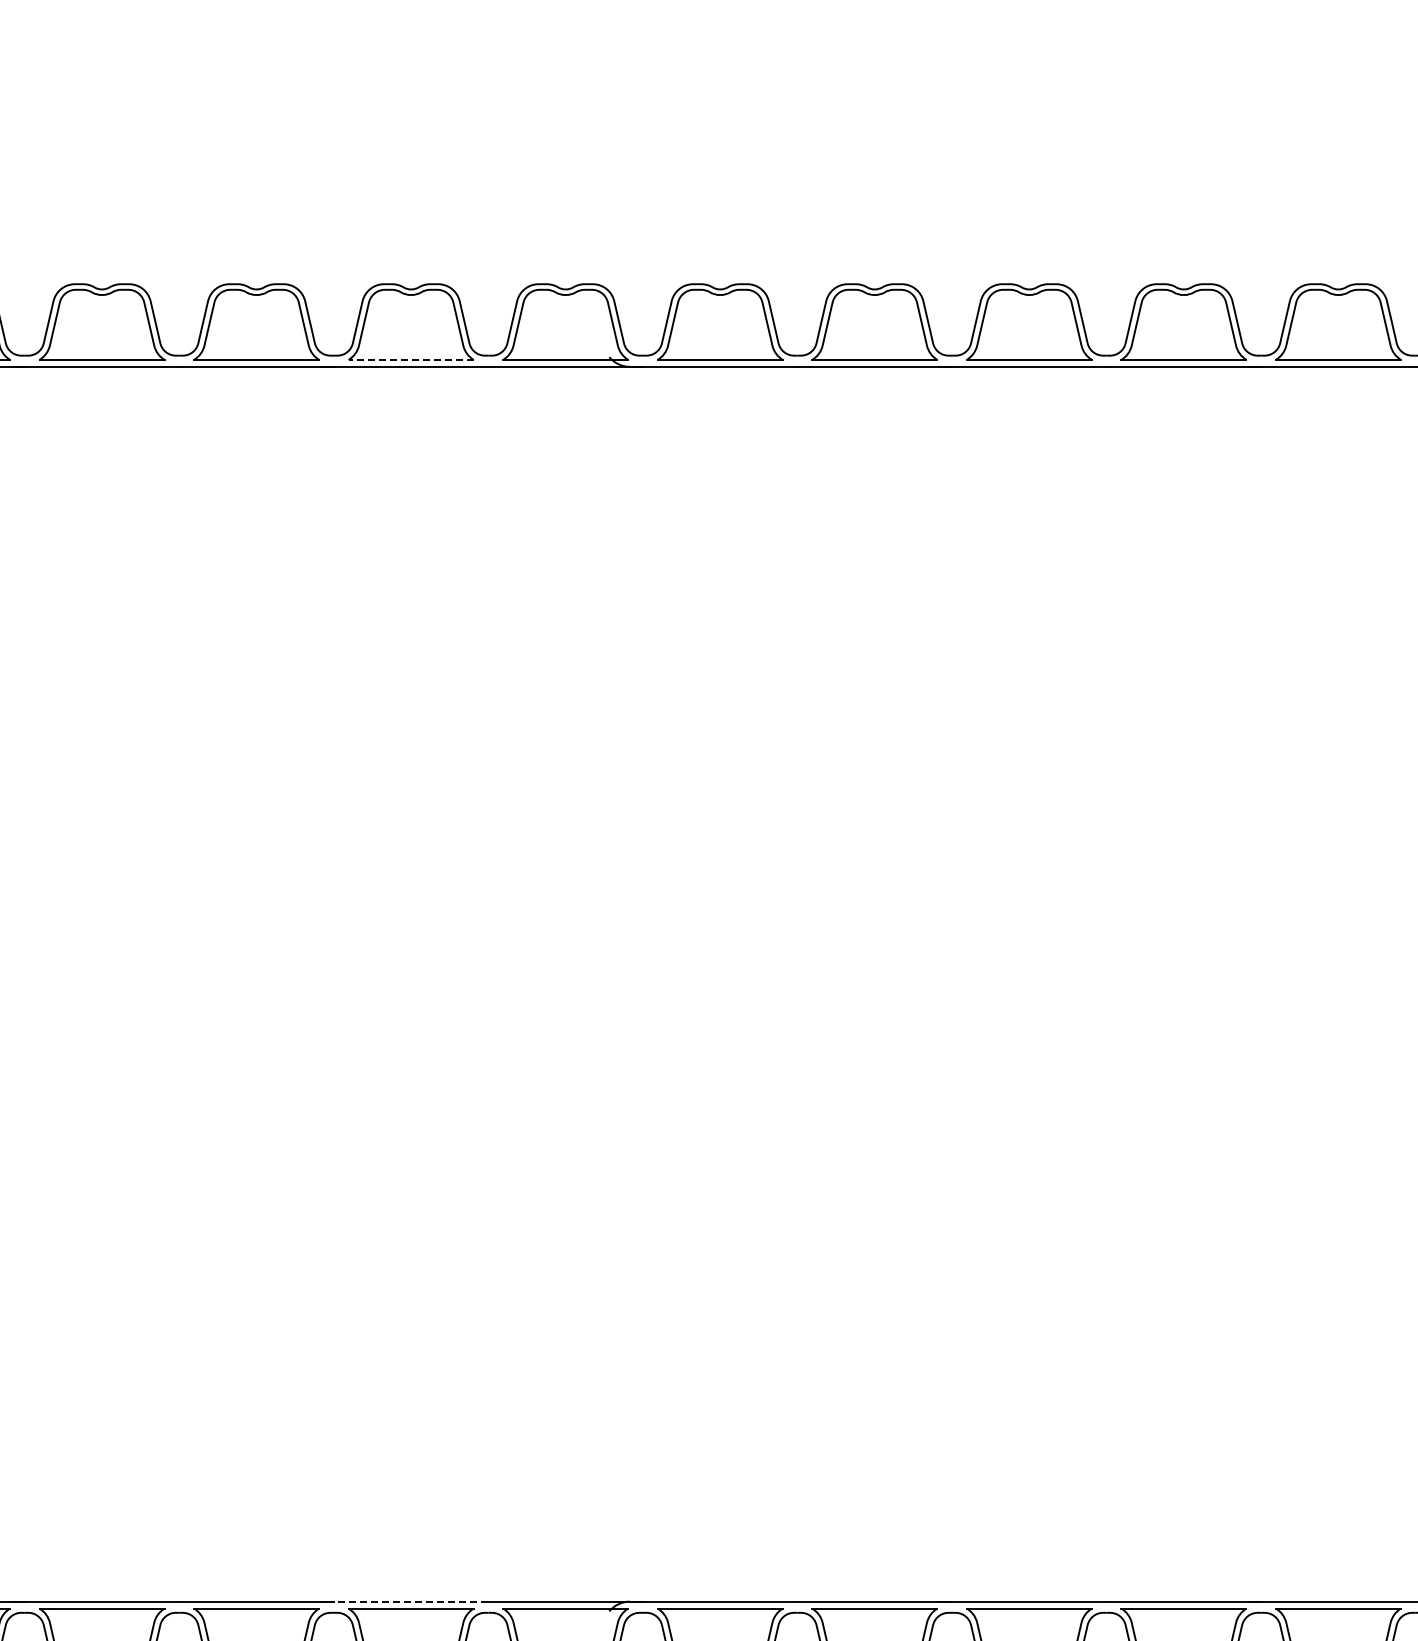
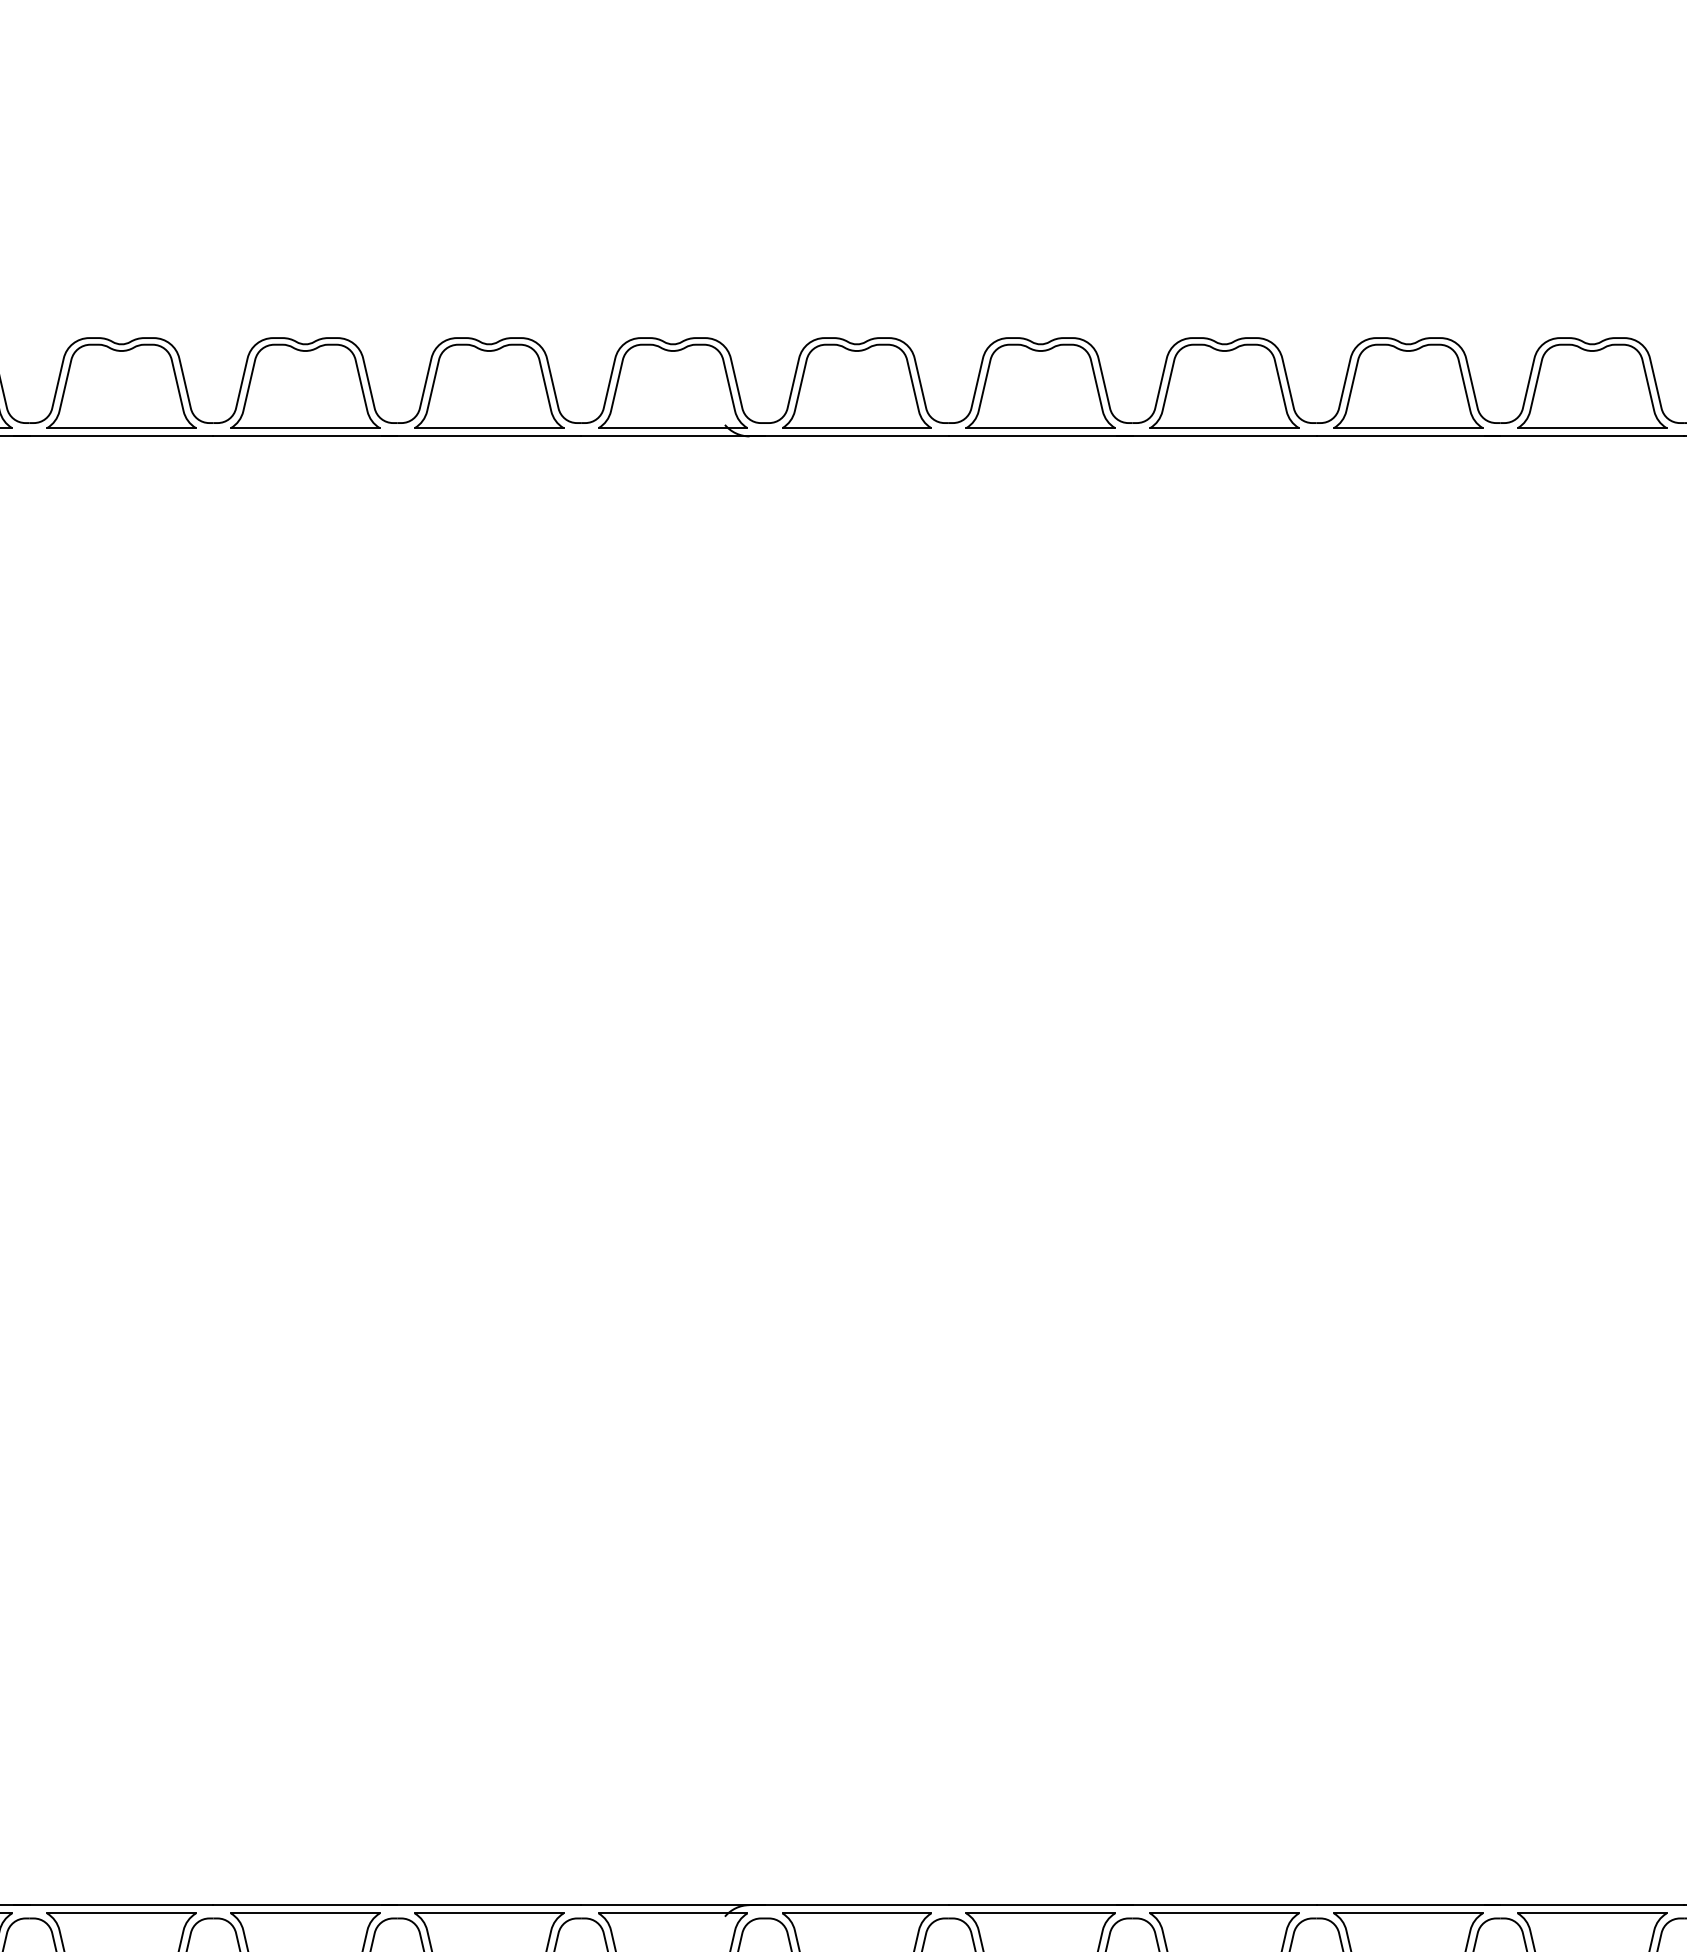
line: (411, 359) -> (489, 427), dashed -> solid
line: (410, 1601) -> (488, 1904), dashed -> solid

